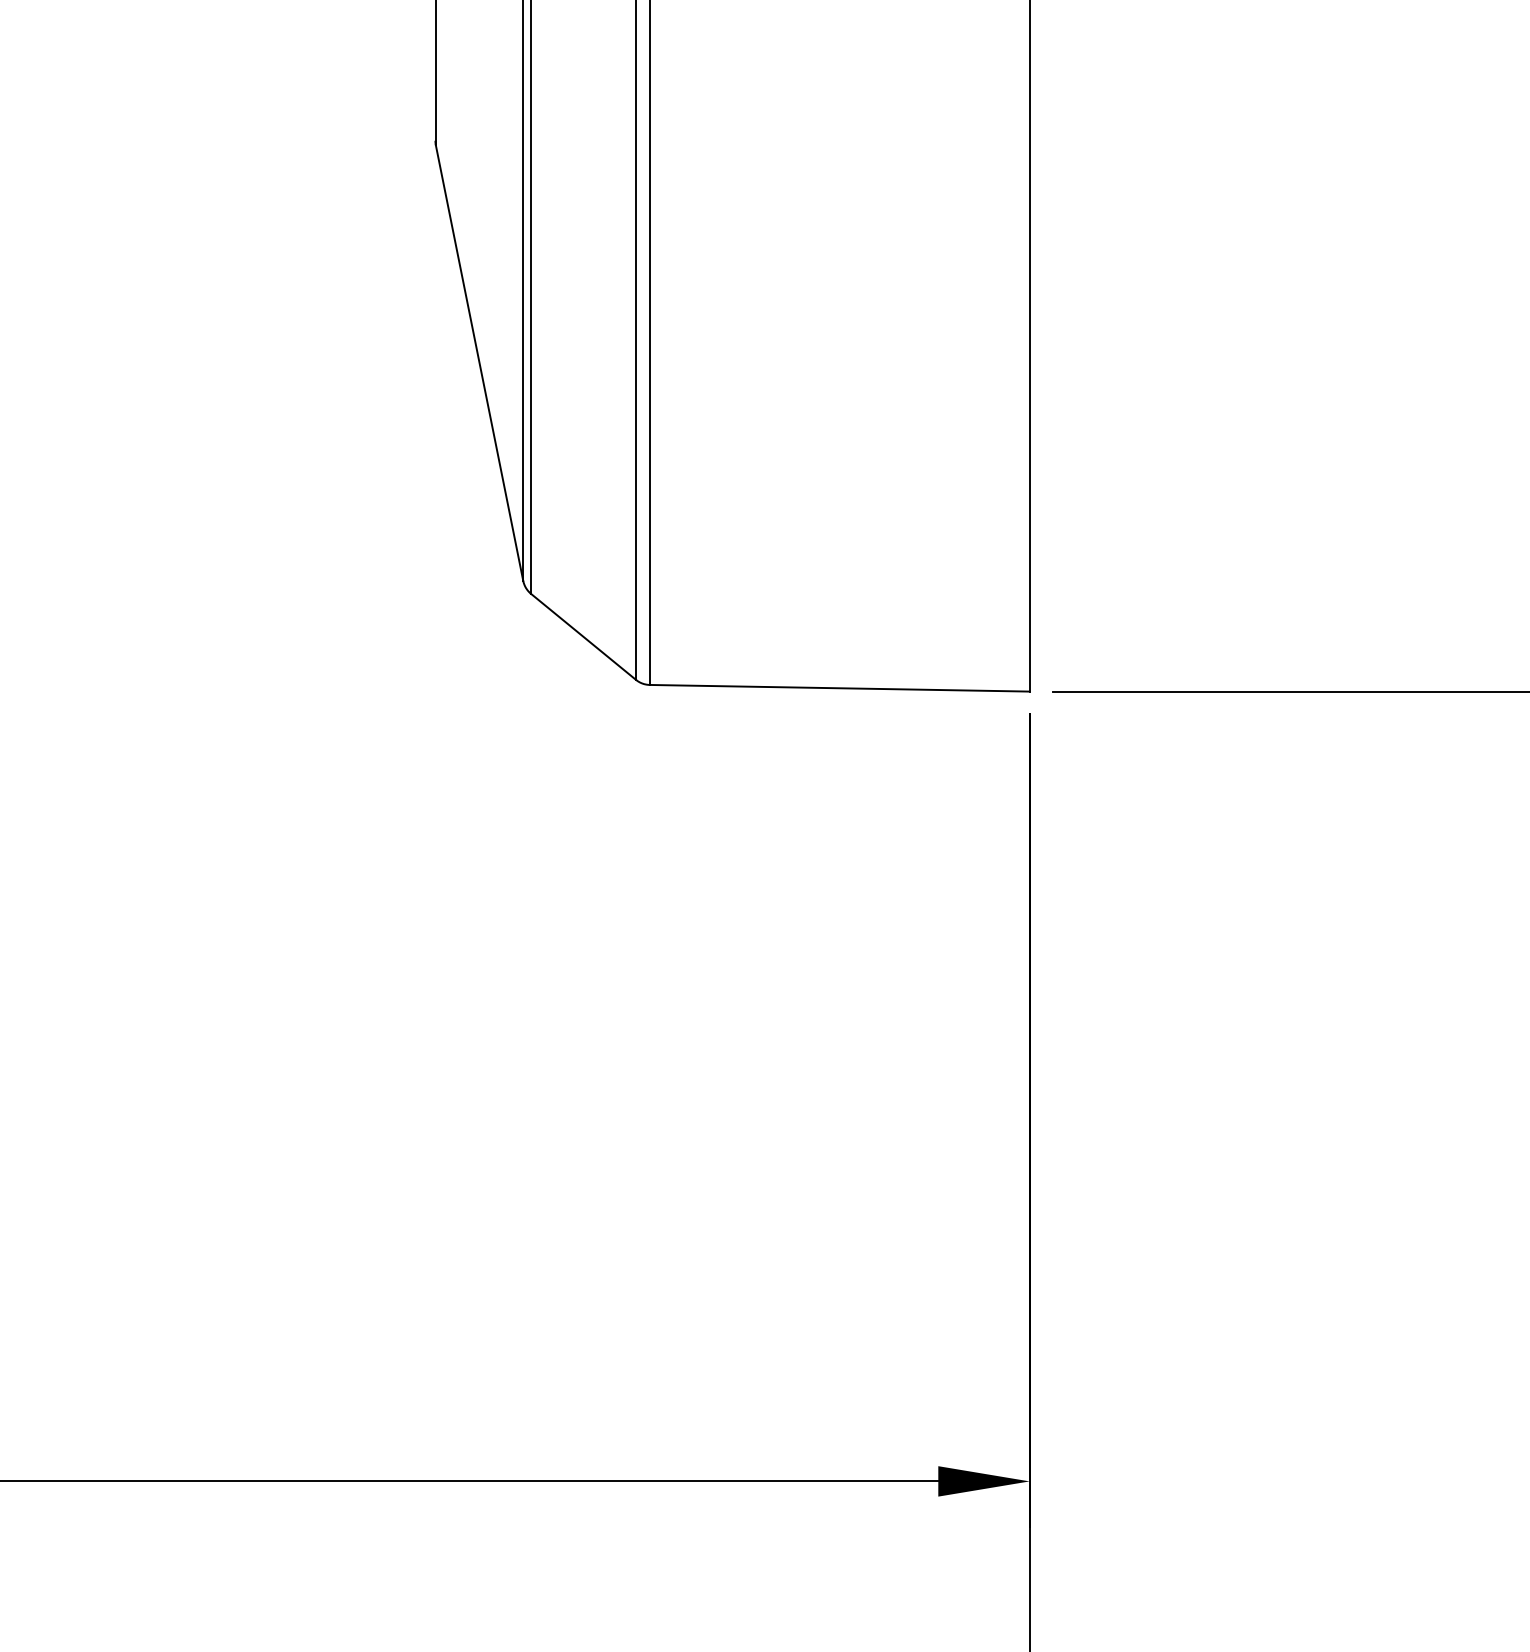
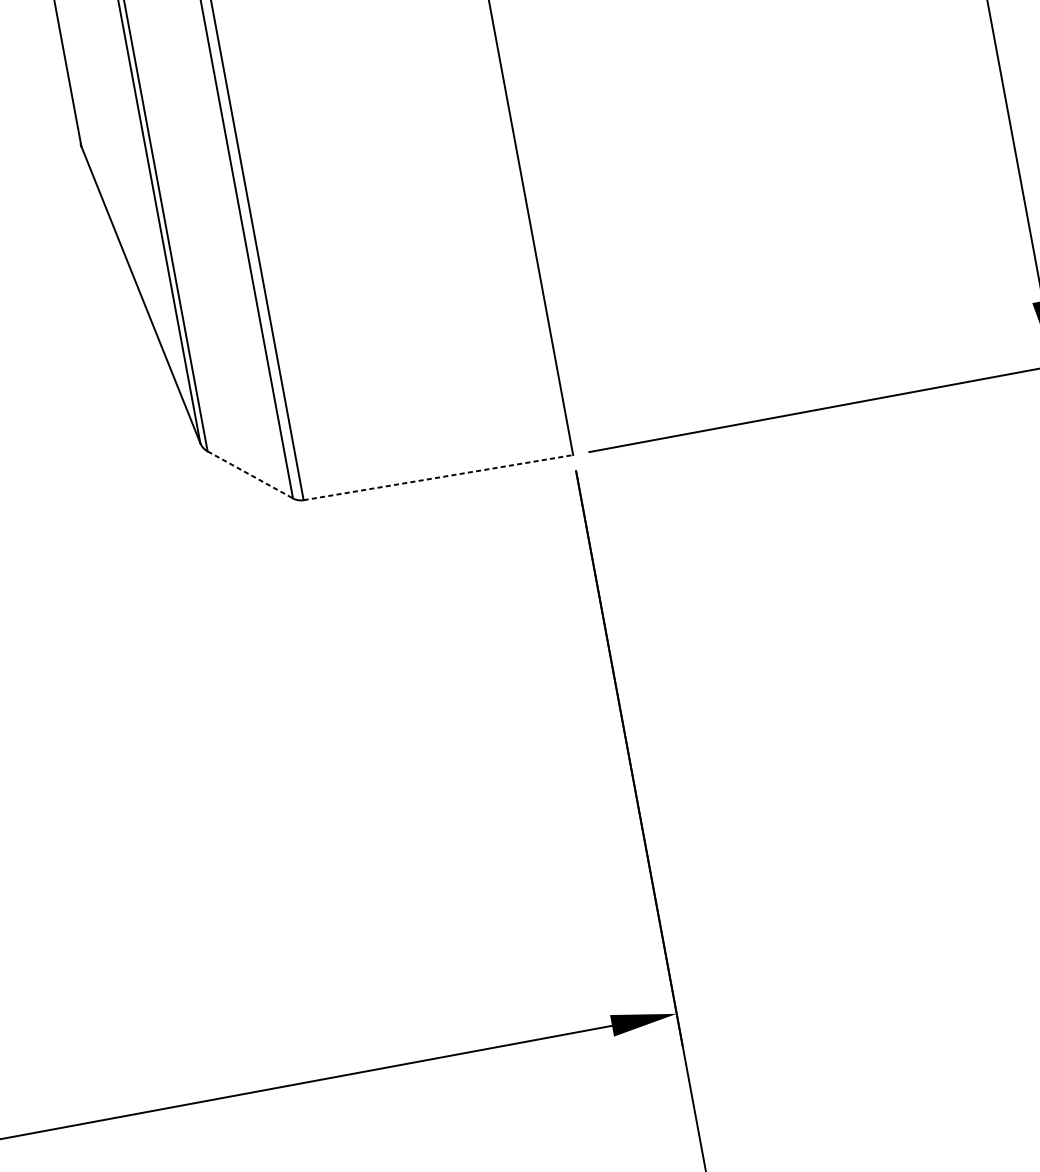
line: (583, 636) -> (250, 474), solid -> dashed
line: (839, 688) -> (438, 477), solid -> dashed

